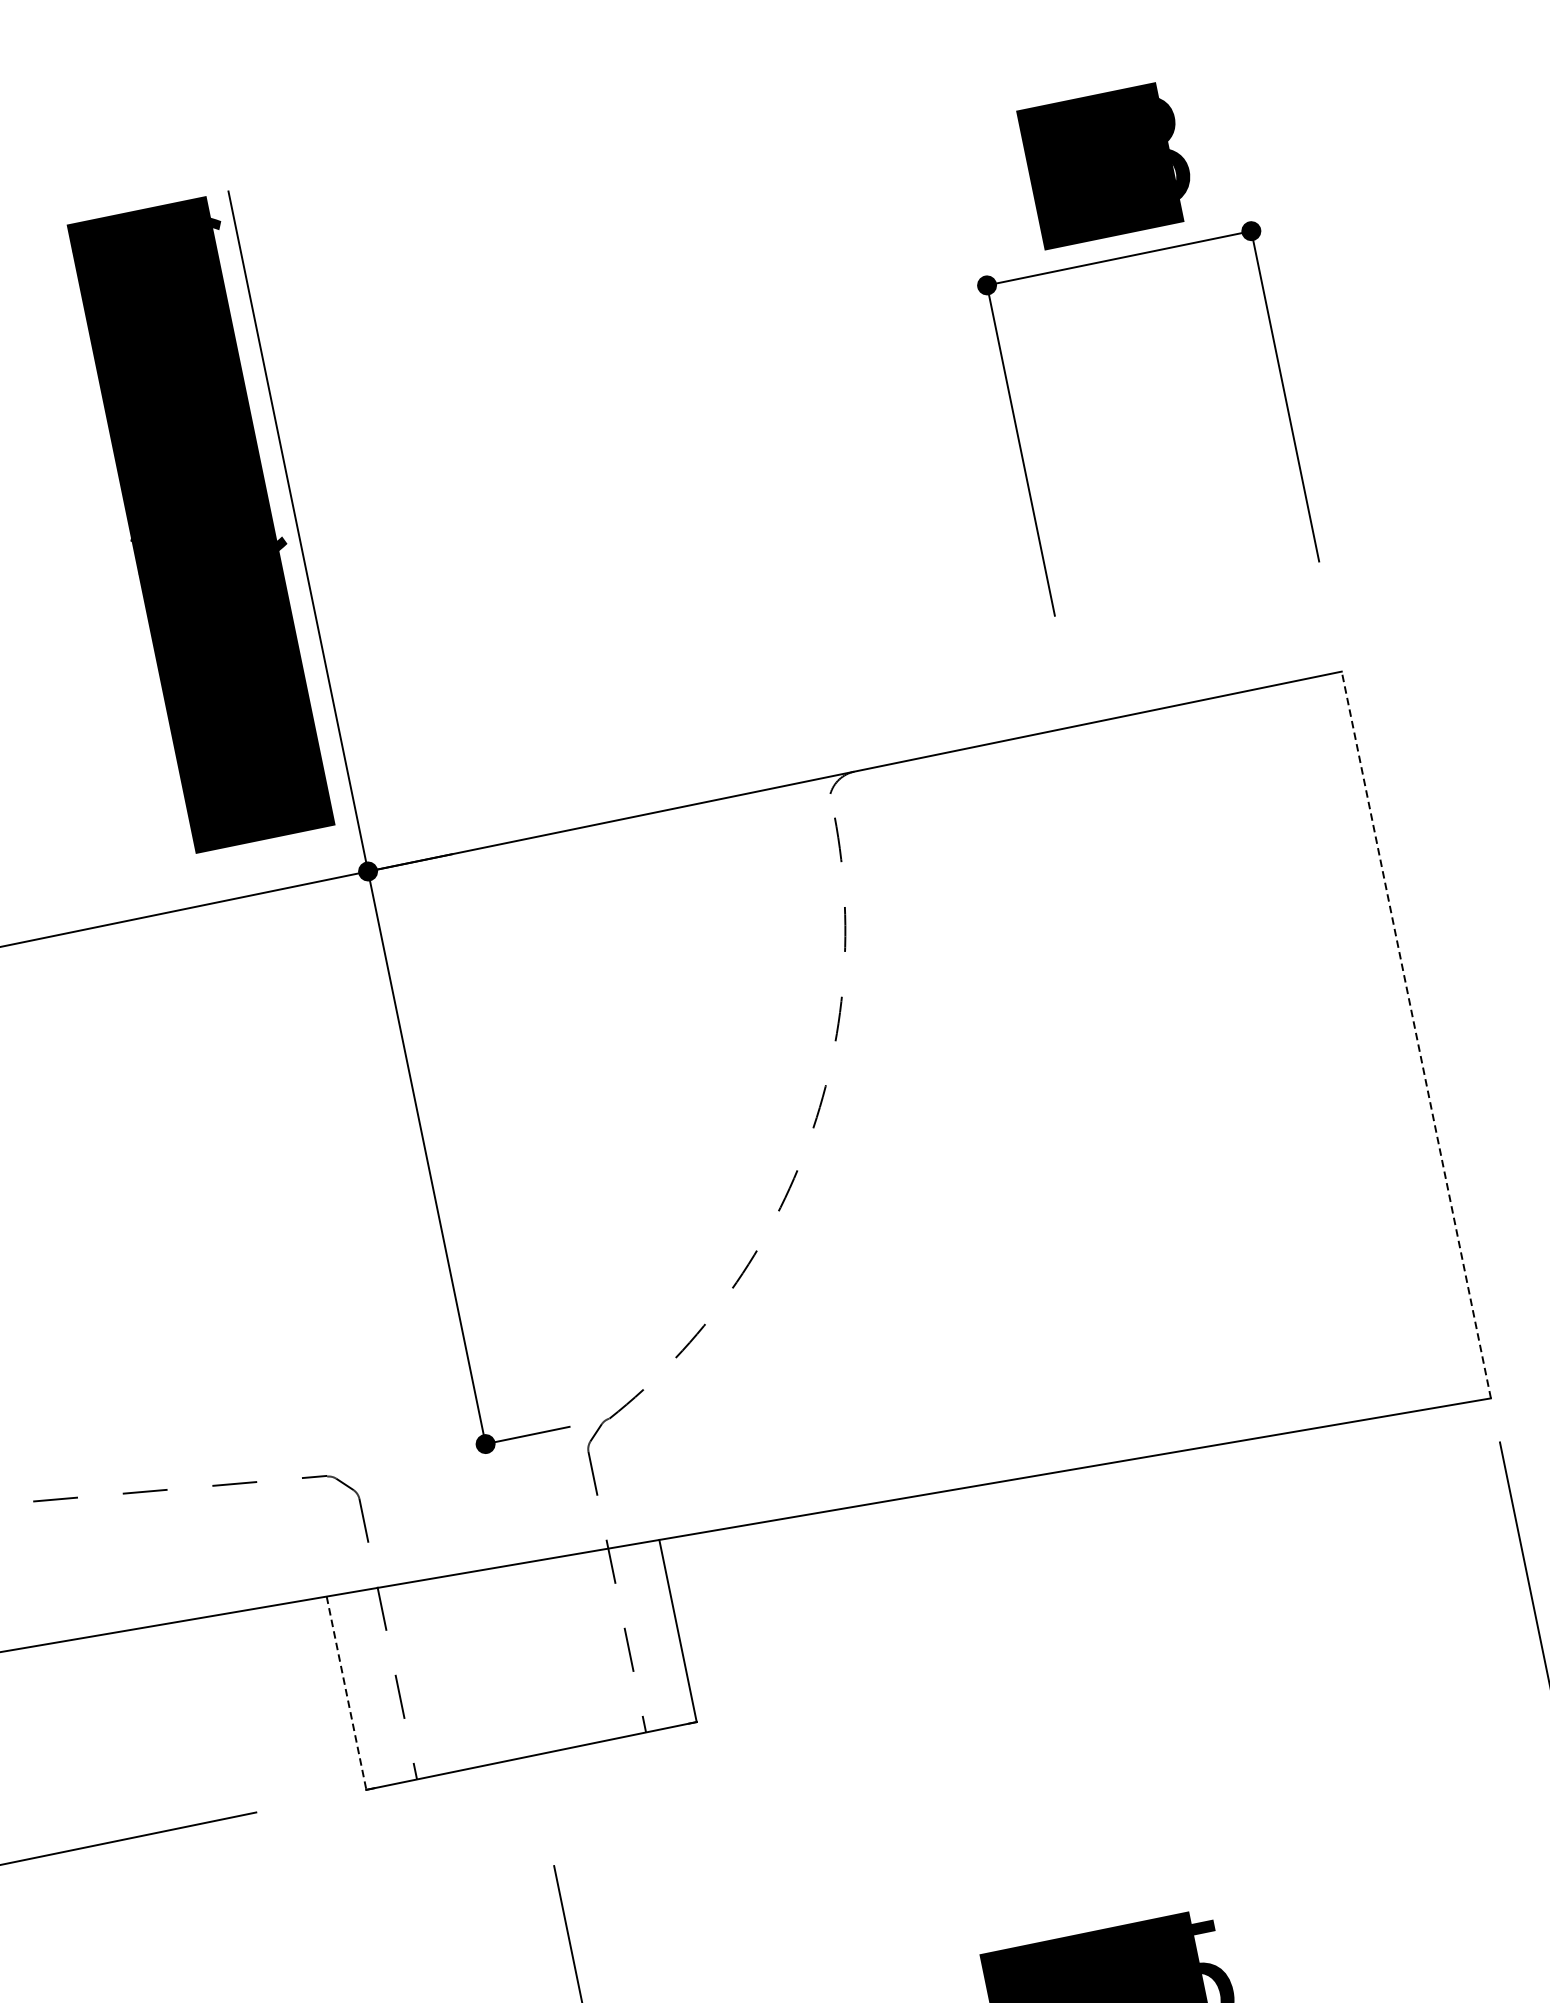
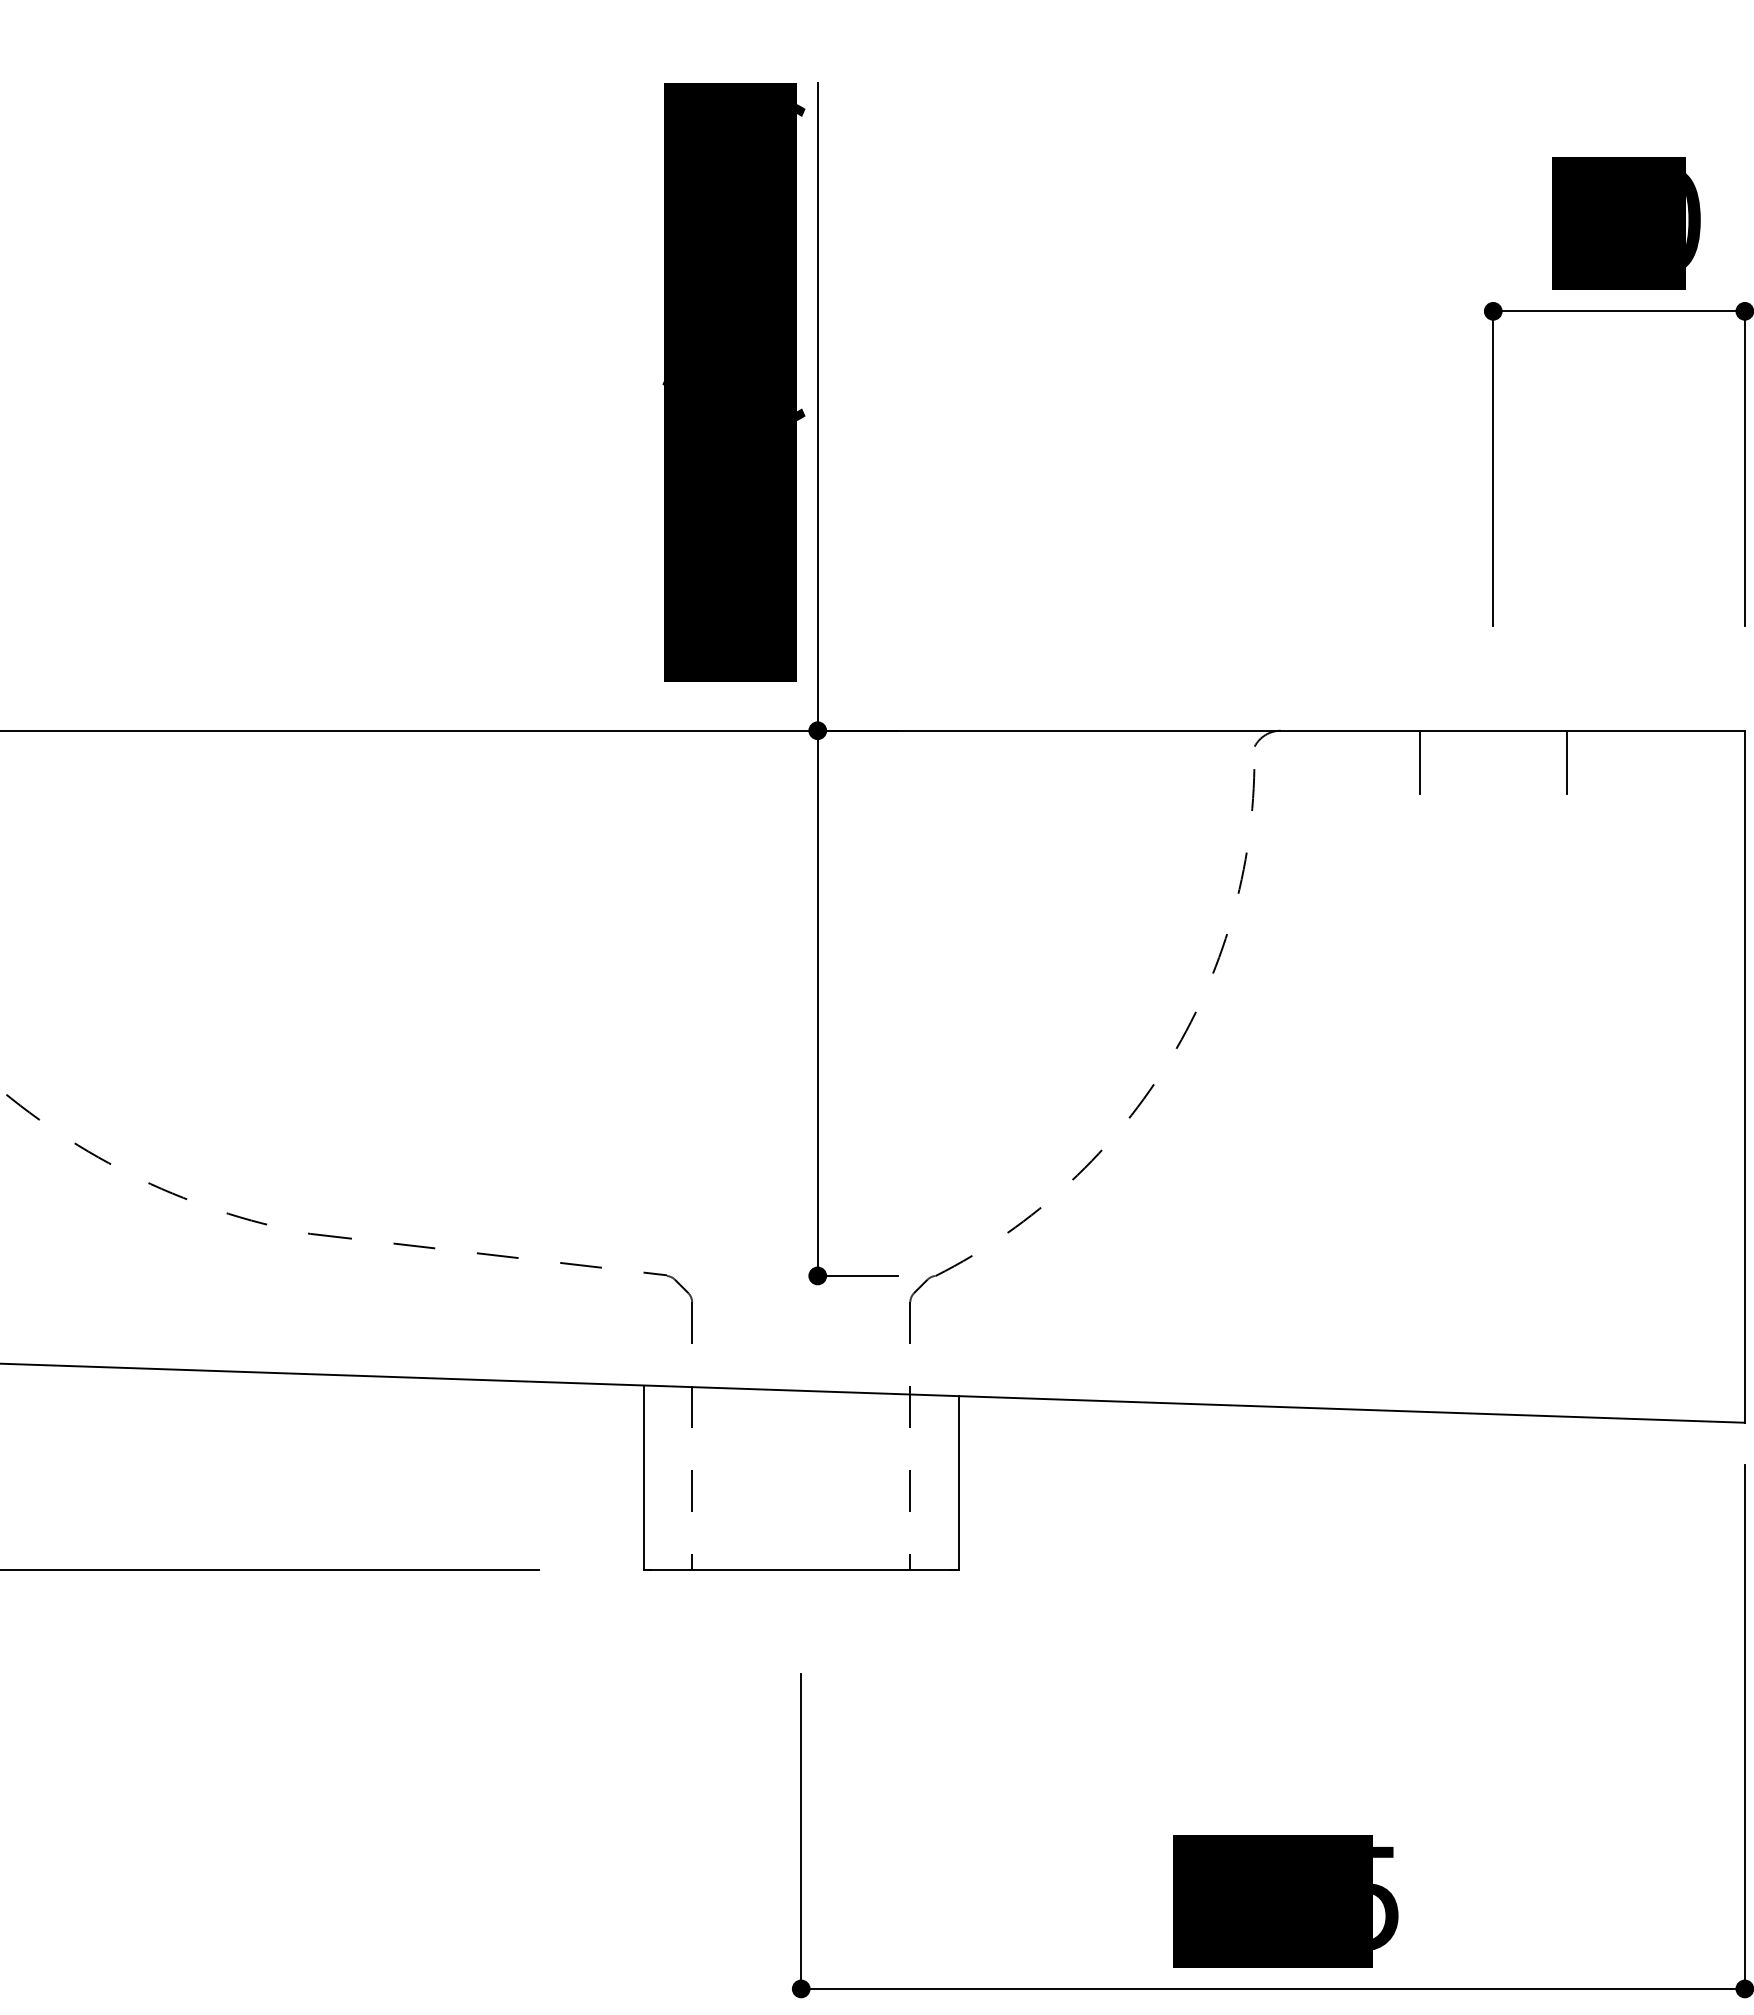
text: (1177, 146) -> (1693, 220), 63 -> 60
line: (1161, 742) -> (1566, 761), added
line: (1006, 774) -> (1419, 761), added
line: (1415, 1034) -> (1744, 1076), dashed -> solid
line: (346, 1694) -> (643, 1478), dashed -> solid

